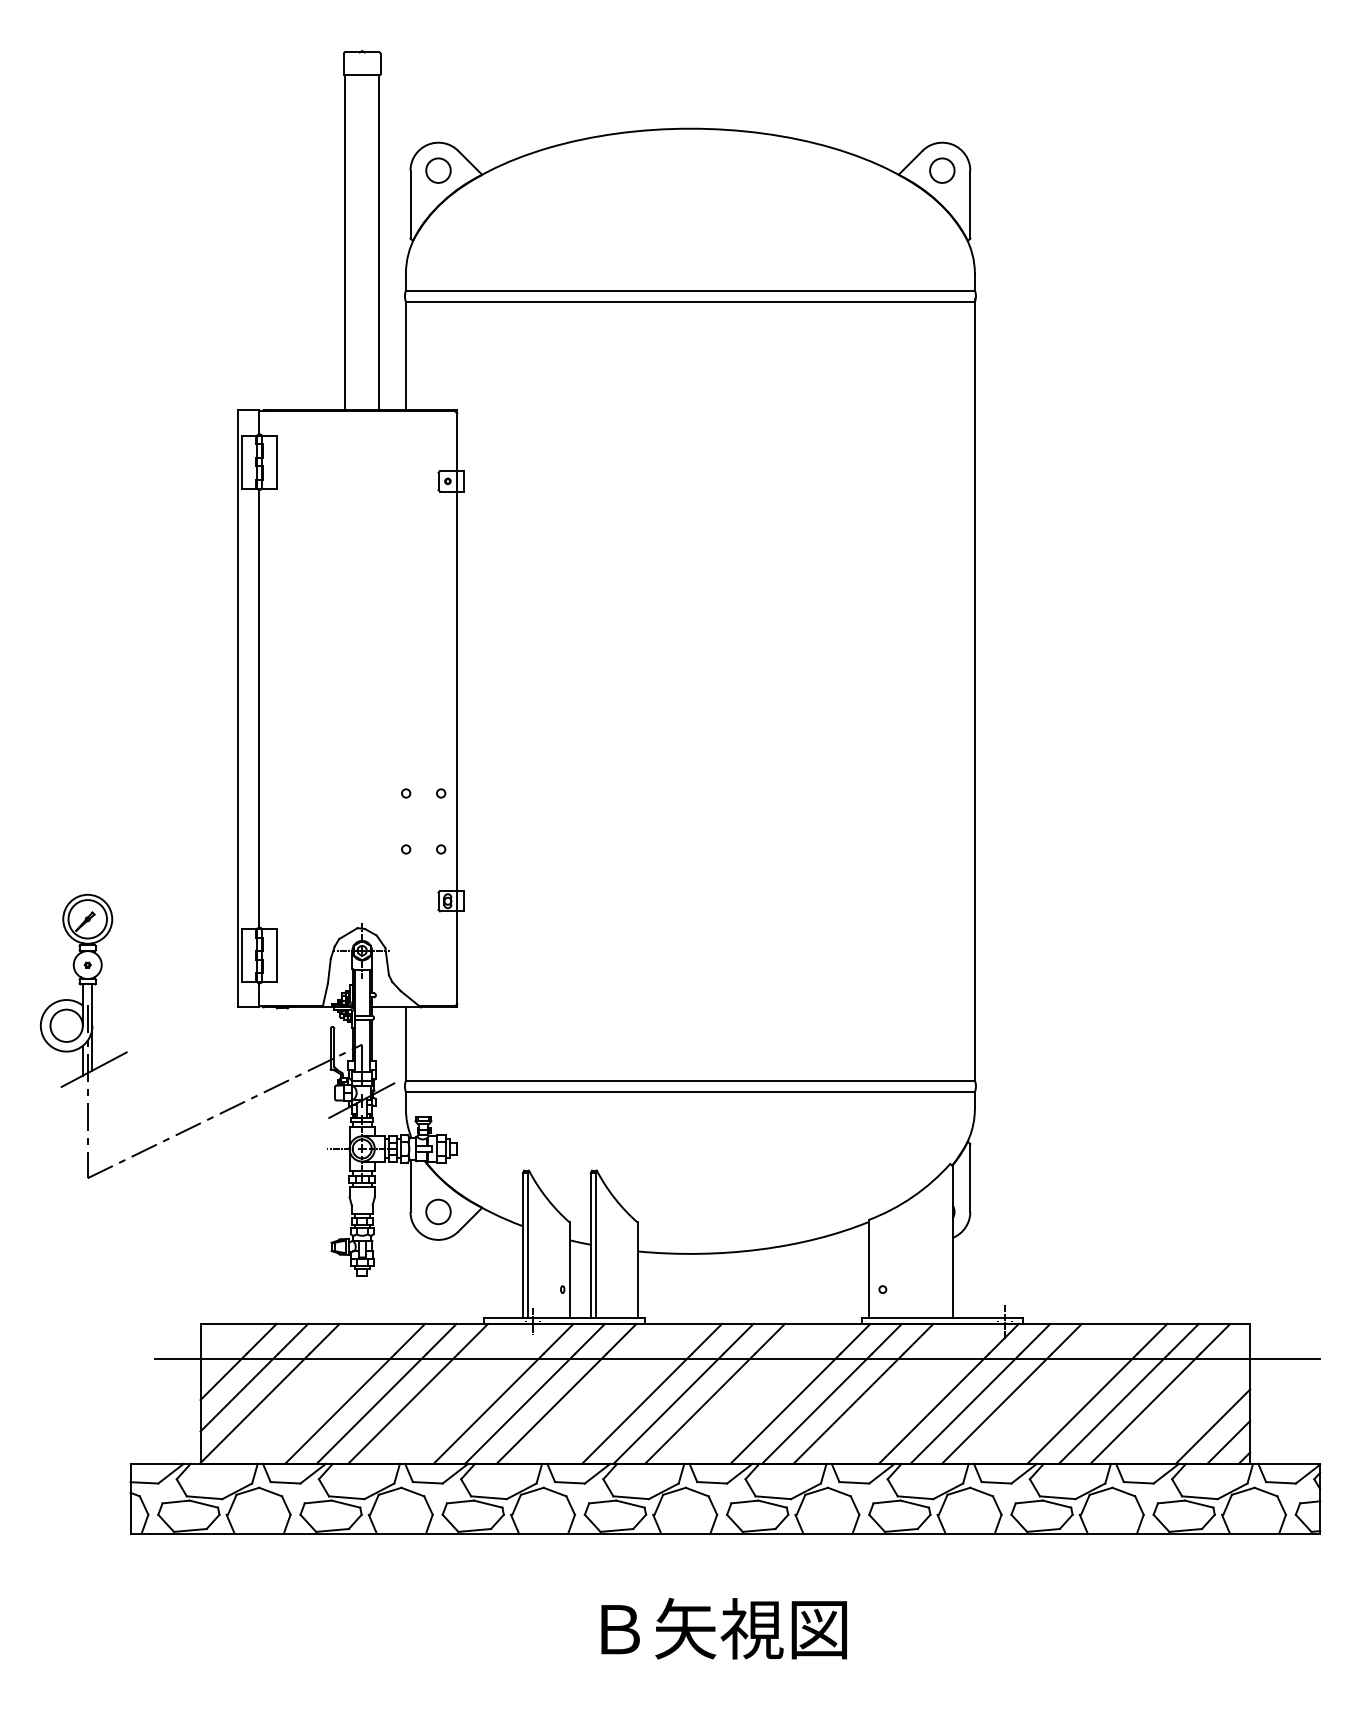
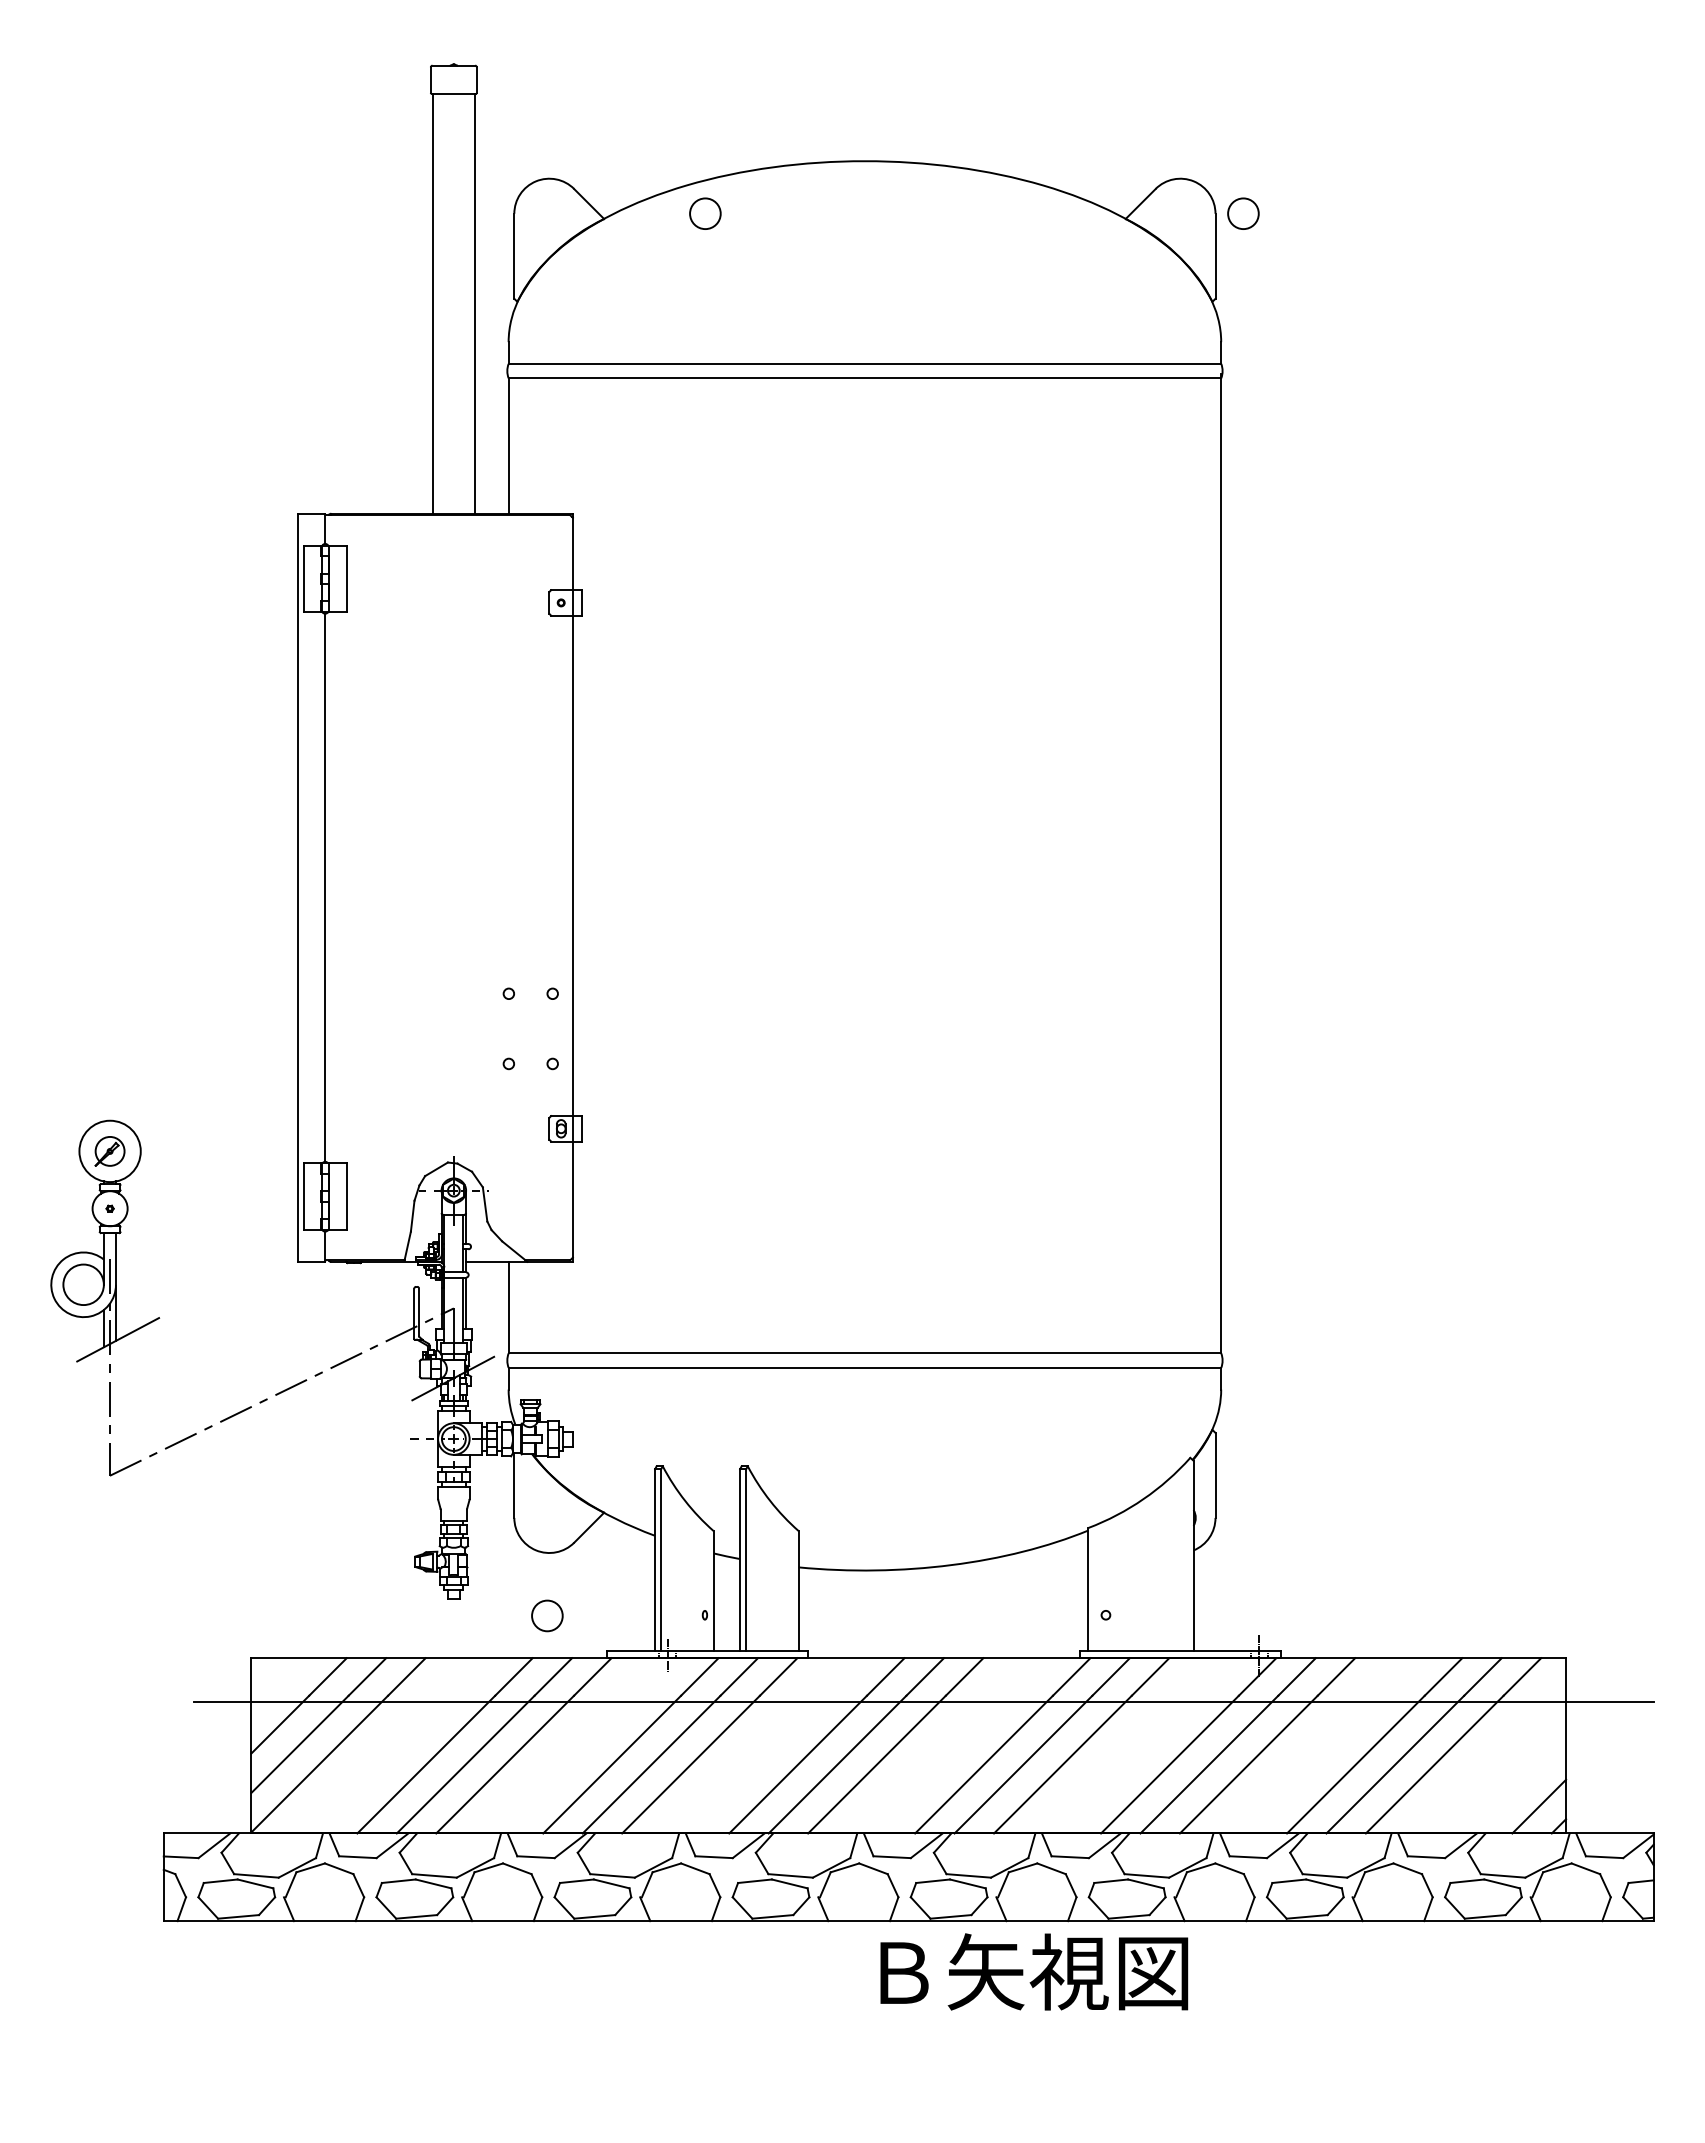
circle: (438, 170) -> (705, 213), moved
circle: (942, 170) -> (1243, 213), moved
circle: (88, 919) -> (110, 1151), size x0.6
circle: (438, 1211) -> (547, 1615), moved
line: (1213, 1426) -> (1519, 1786), removed
text: (724, 1628) -> (1034, 1971), moved

